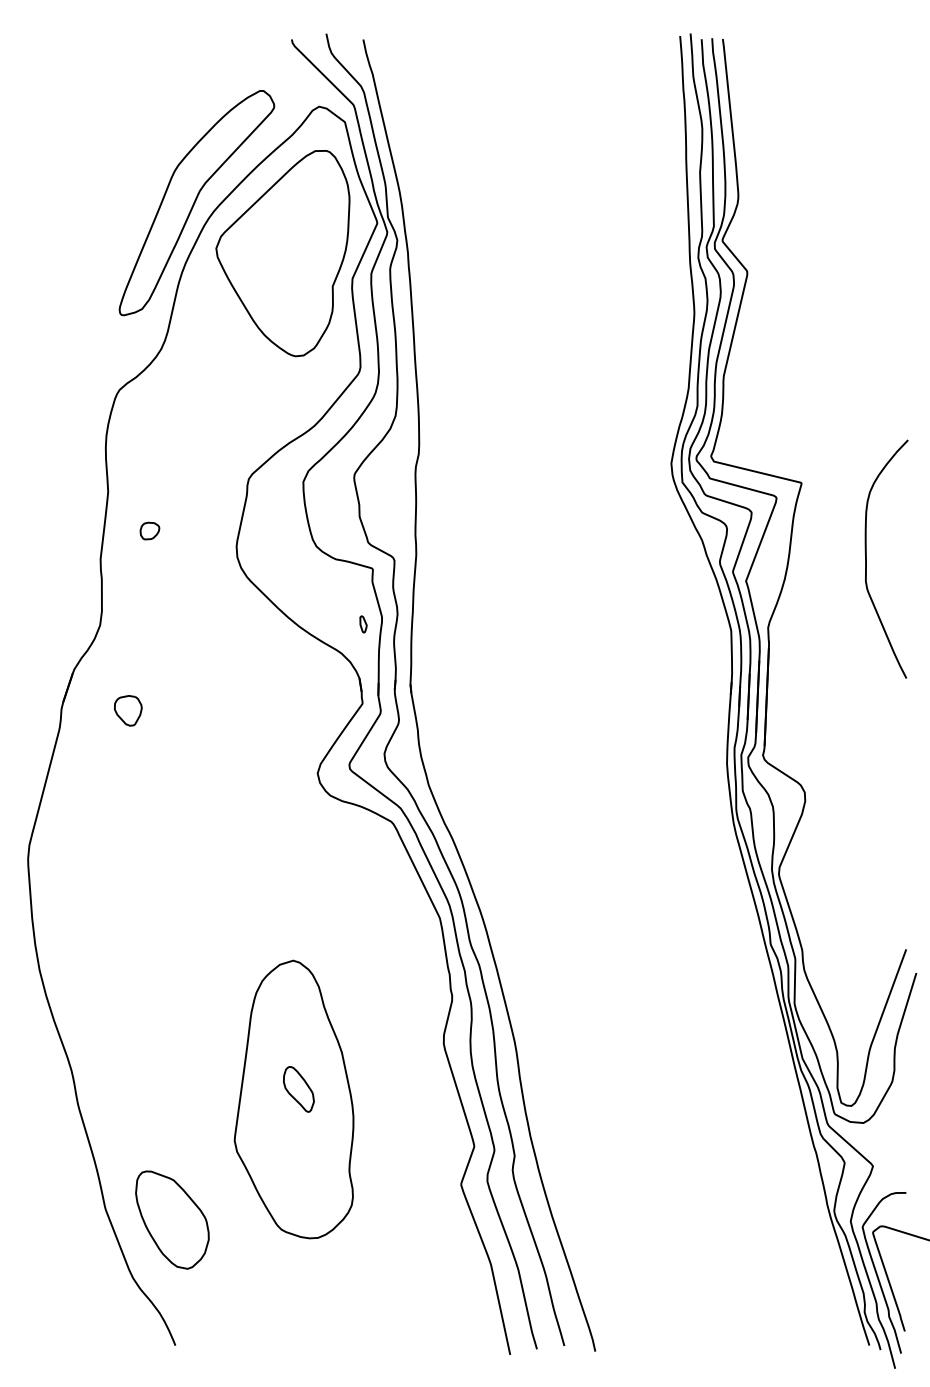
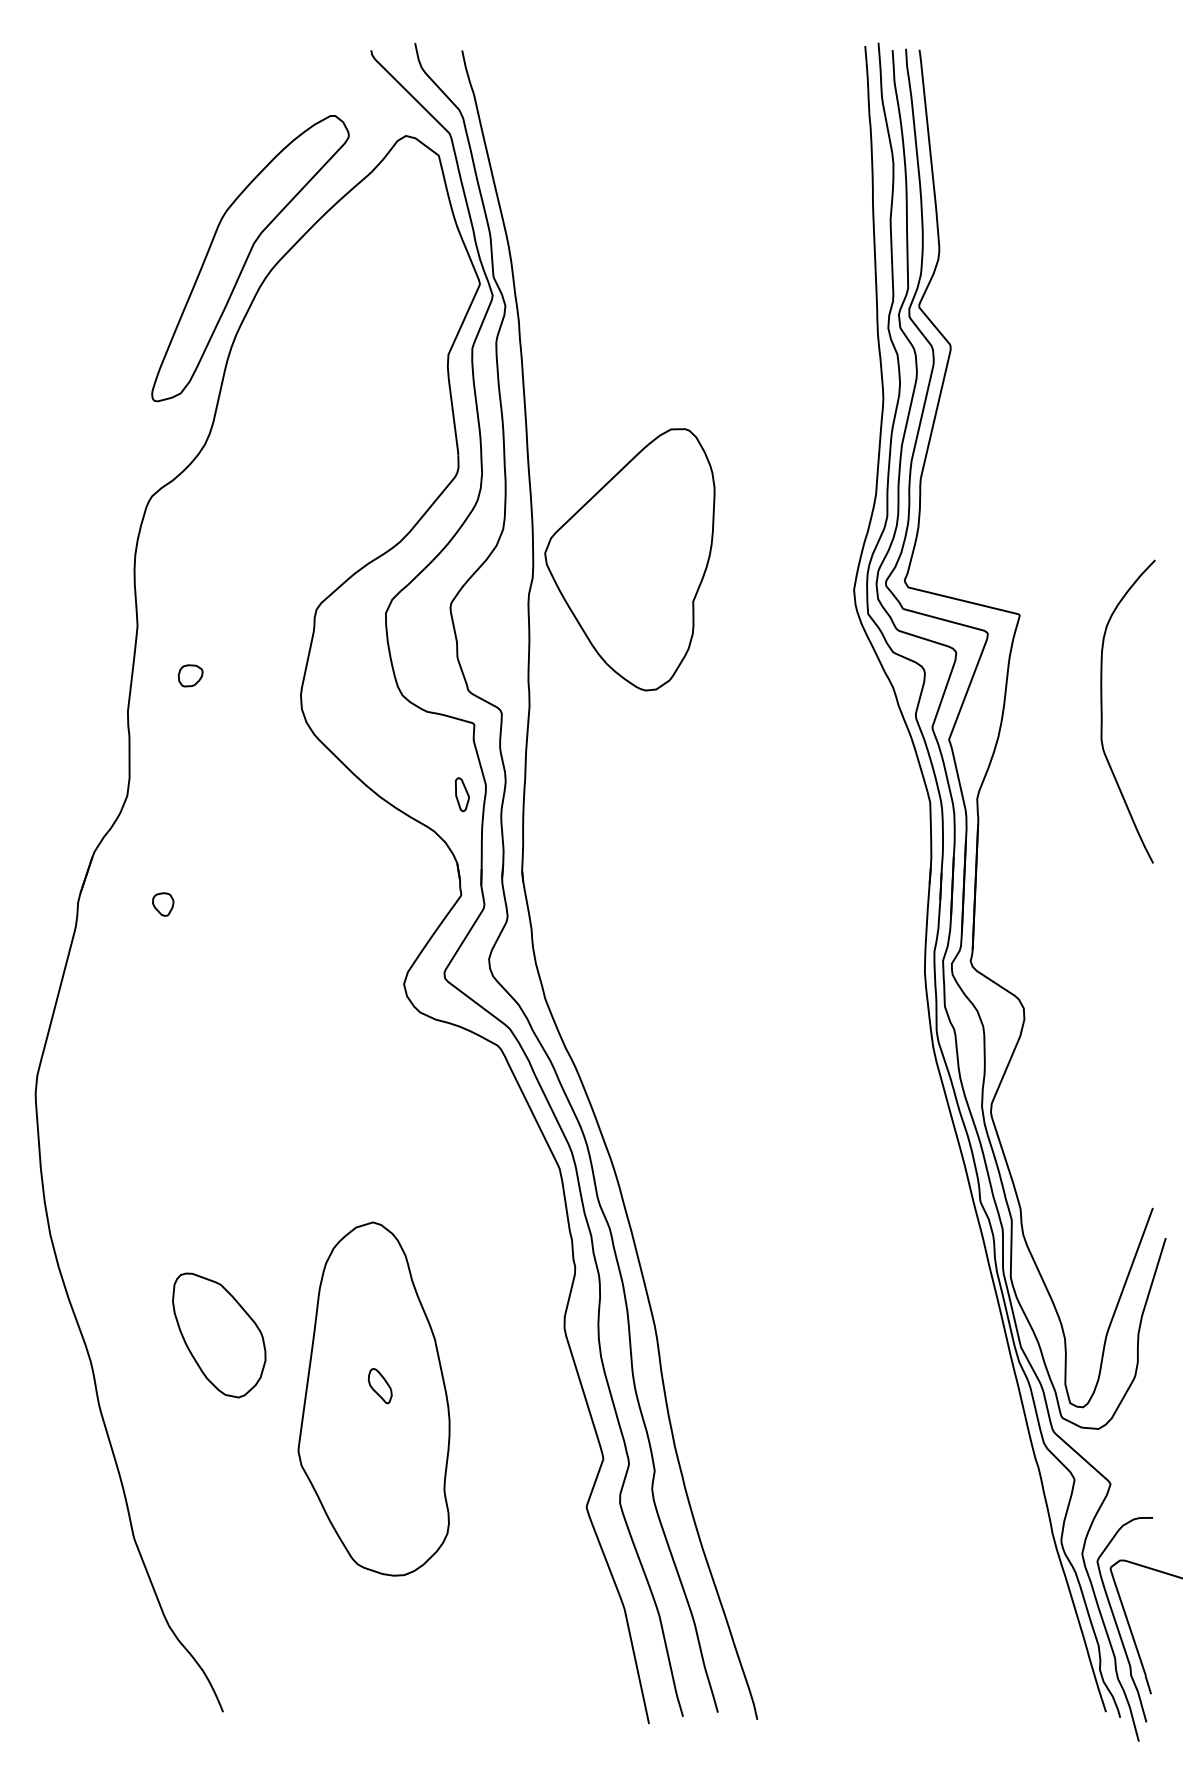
part: (282, 253) -> (629, 559), moved
part: (363, 624) -> (462, 794), size x1.6
part: (128, 710) -> (163, 904), size x0.6
part: (299, 1088) -> (380, 1385), size x0.6
part: (172, 1220) -> (219, 1335), moved

